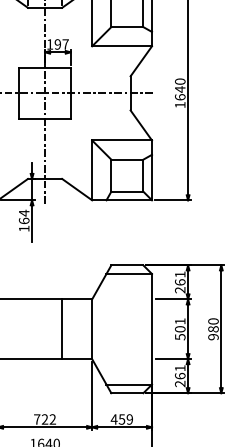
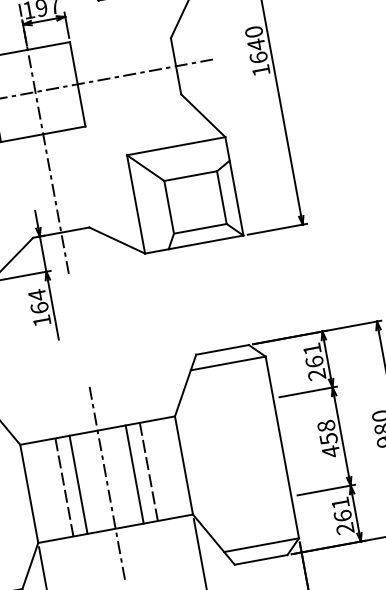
line: (19, 329) -> (64, 487), added
line: (28, 329) -> (79, 485), added
line: (70, 329) -> (148, 472), added
text: (180, 329) -> (329, 439), 501 -> 458
line: (45, 331) -> (107, 483), added

